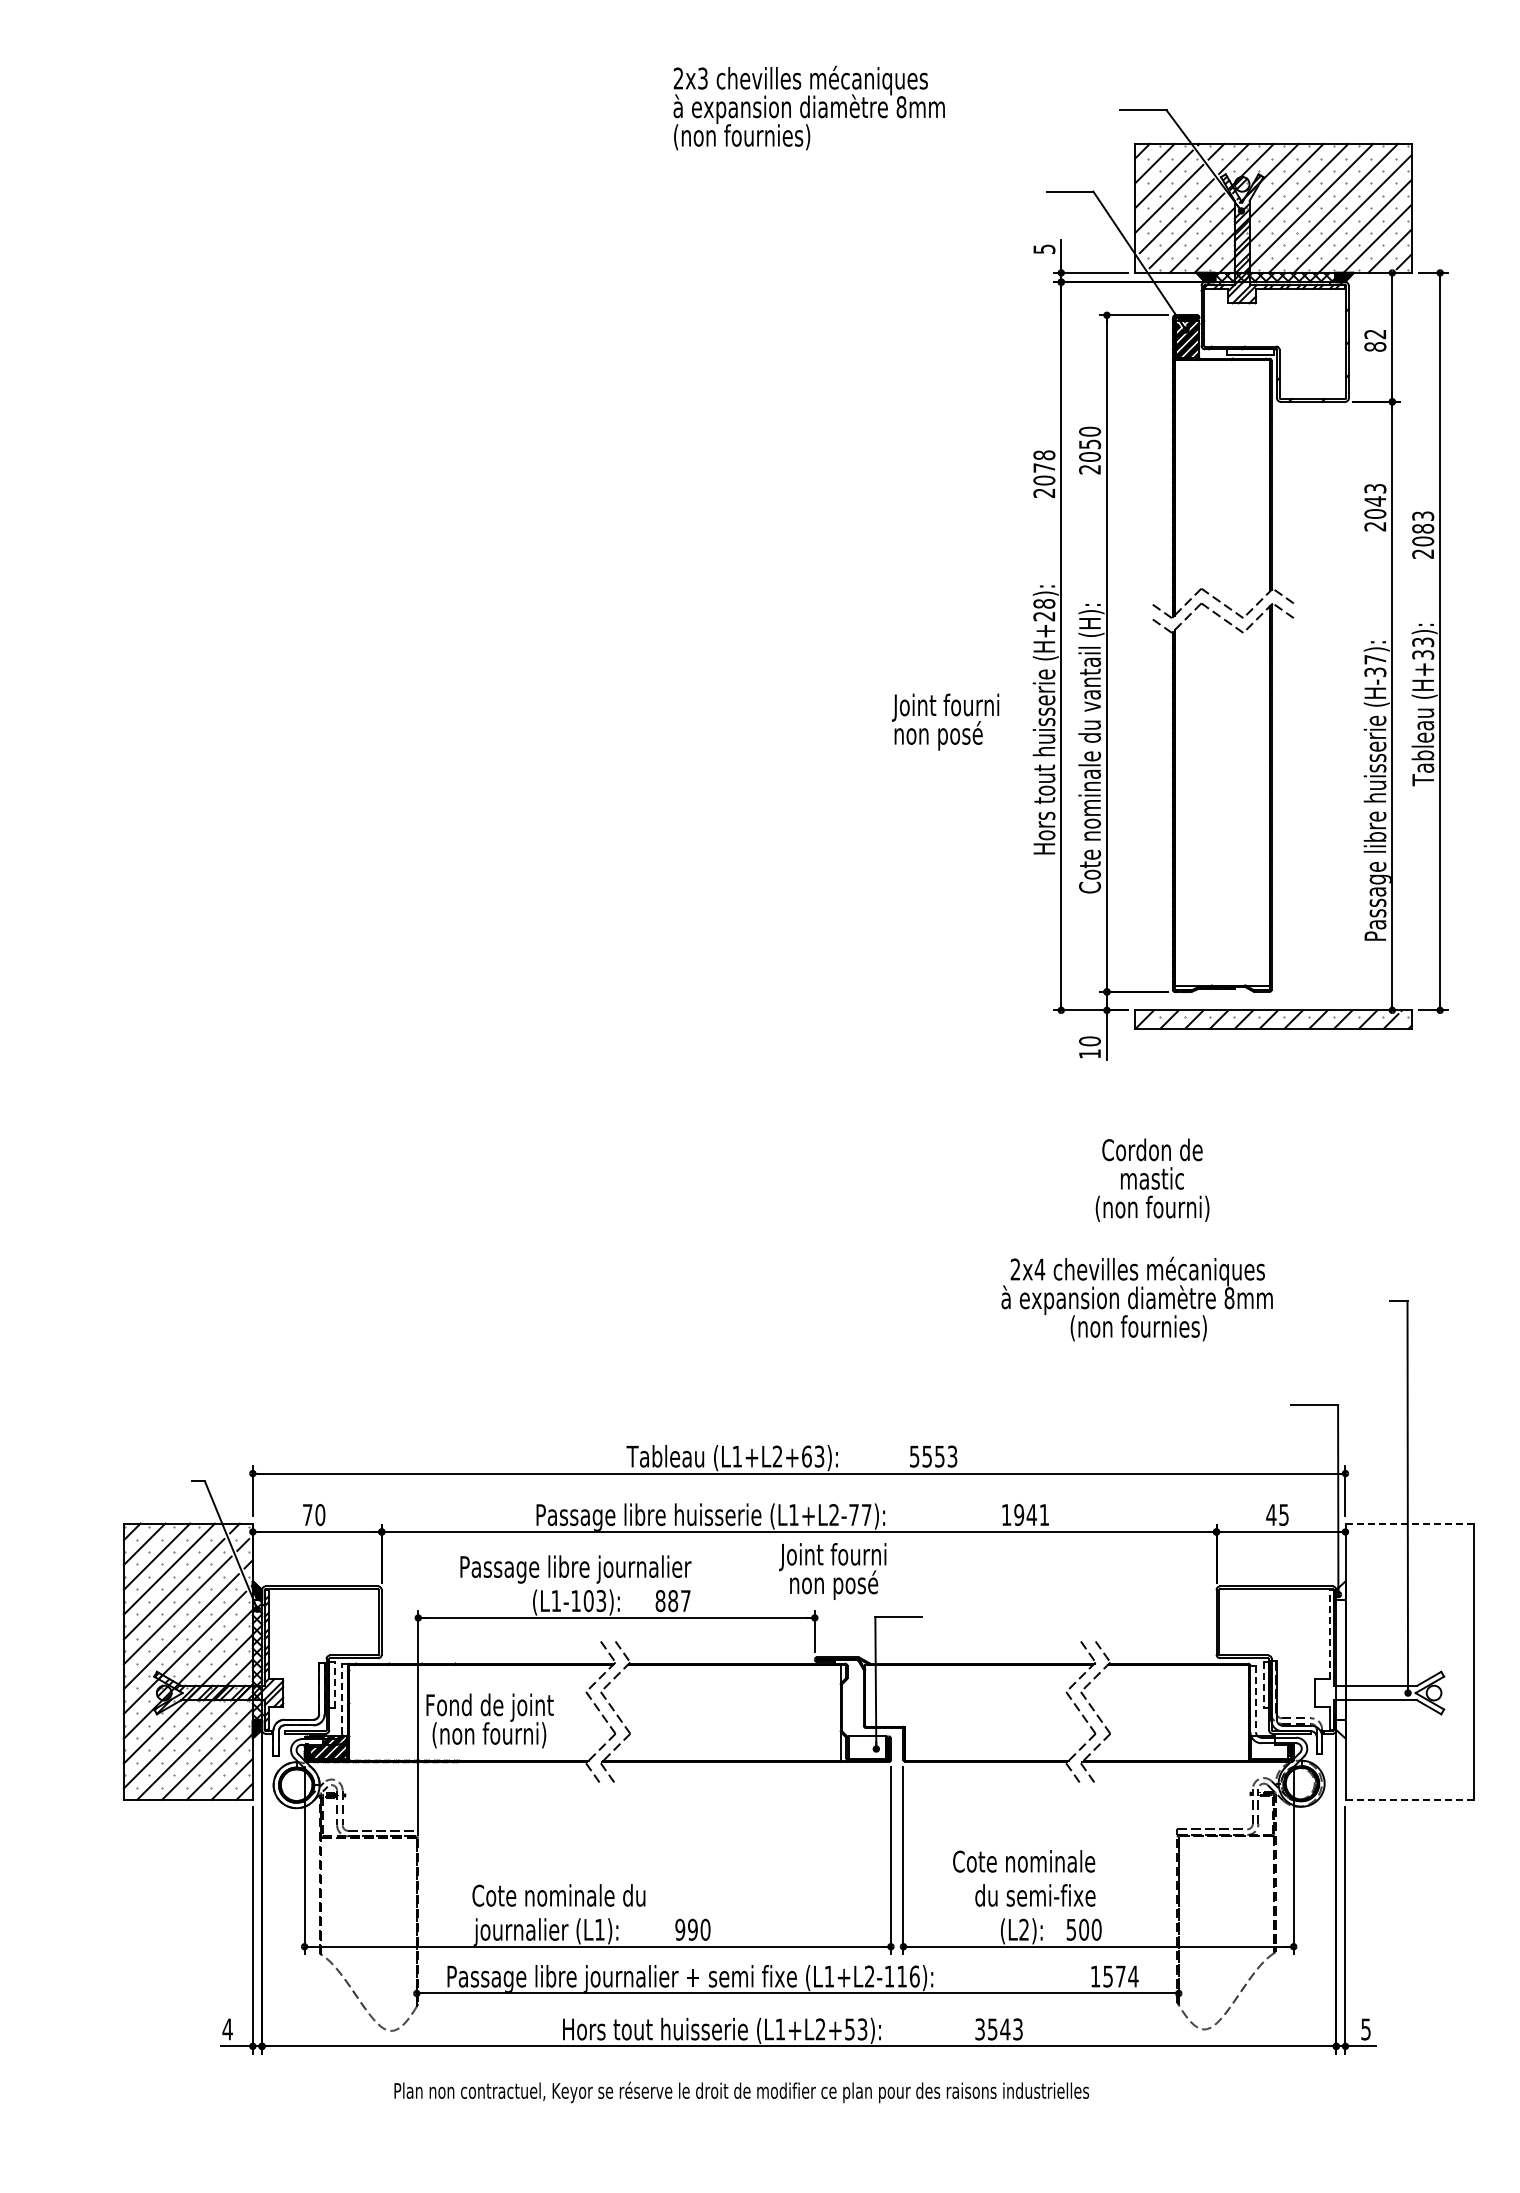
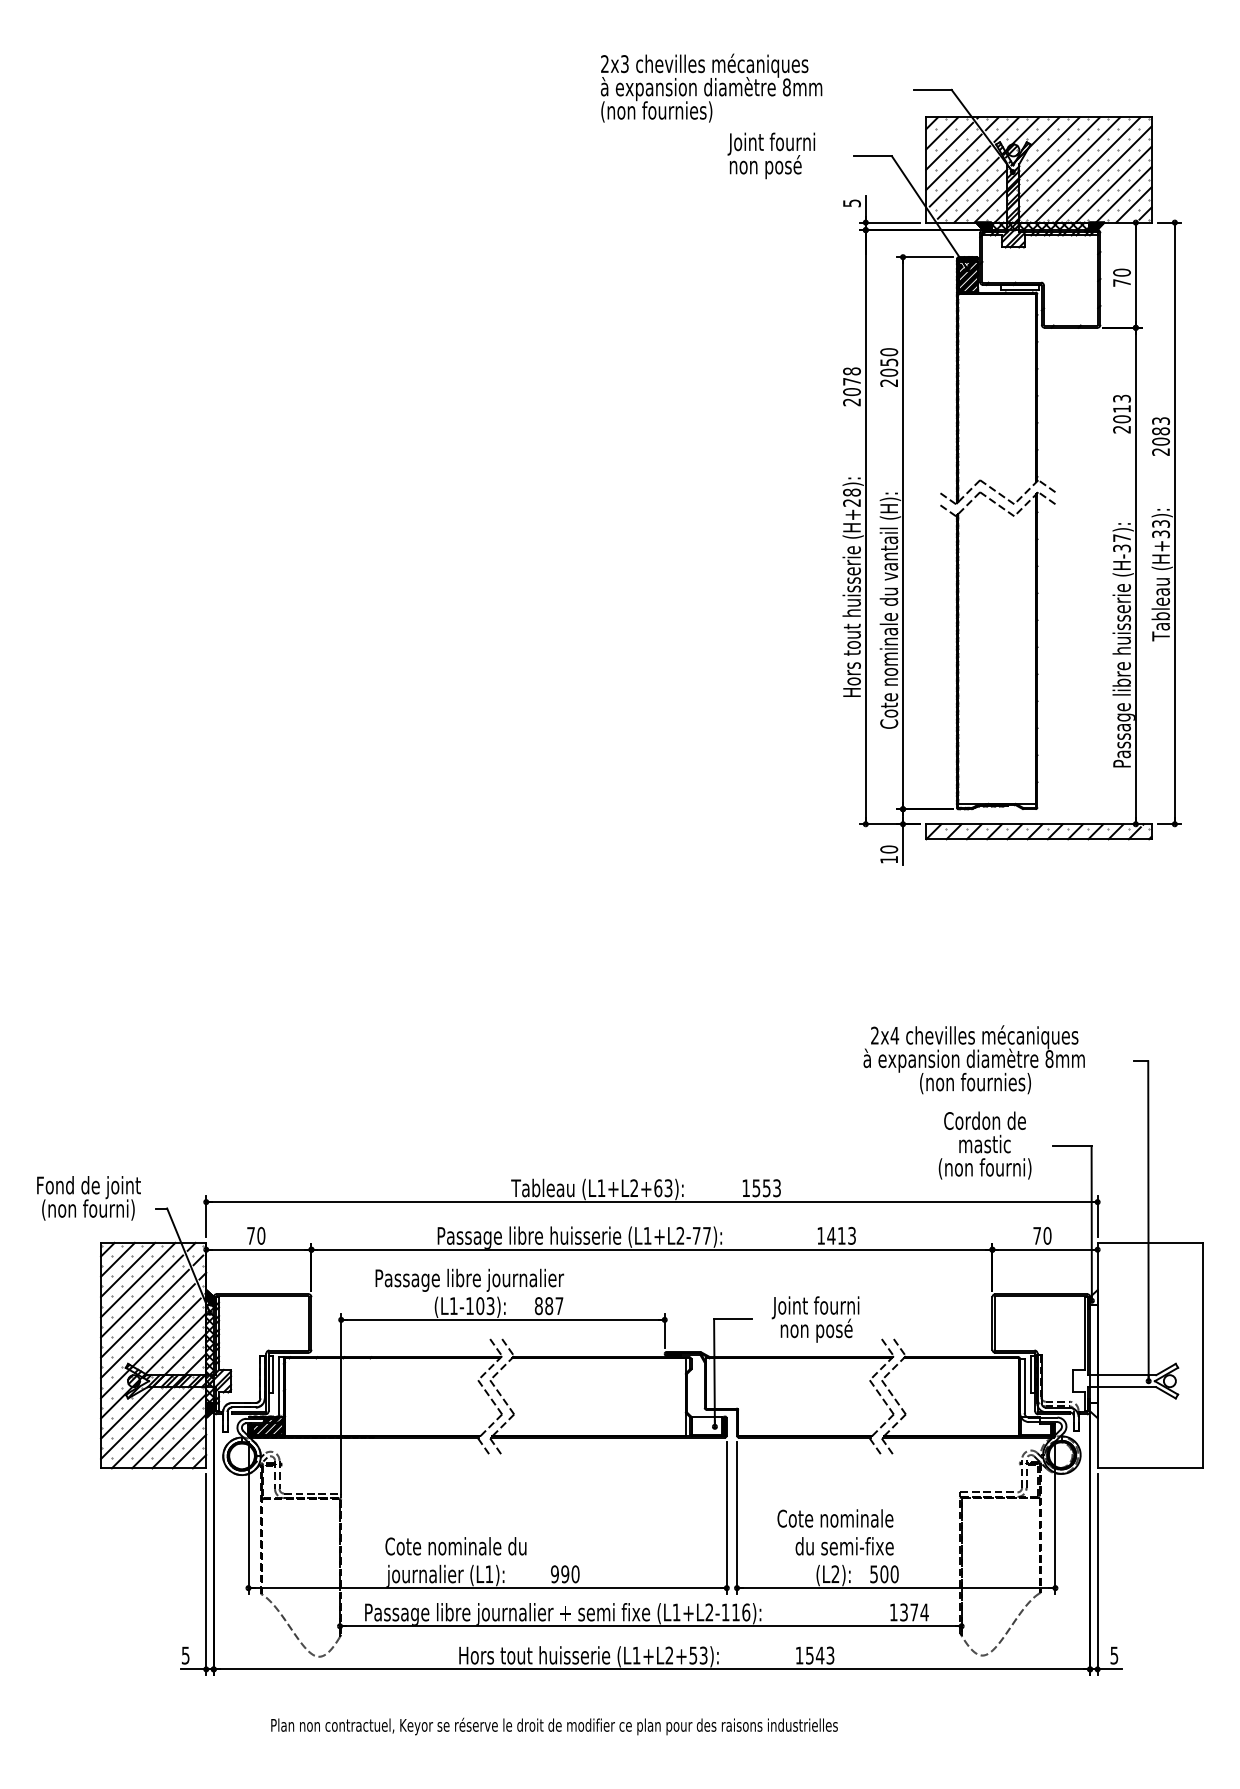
text: (808, 107) -> (710, 87), moved
text: (1375, 340) -> (1122, 277), 82 -> 70
text: (1375, 501) -> (1122, 409), 2043 -> 2013
text: (945, 721) -> (771, 155), moved
text: (1152, 1179) -> (985, 1144), moved
text: (1136, 1298) -> (973, 1059), moved
text: (914, 1456) -> (746, 1188), 5553 -> 1553
text: (1031, 1515) -> (841, 1236), 1941 -> 1413
text: (1277, 1515) -> (1042, 1236), 45 -> 70
line: (1410, 1523) -> (1150, 1242), dashed -> solid
text: (832, 1571) -> (815, 1319), moved
line: (1329, 1634) -> (1084, 1333), dashed -> solid
line: (334, 1684) -> (272, 1374), dashed -> solid
line: (1263, 1685) -> (1030, 1375), dashed -> solid
line: (342, 1698) -> (279, 1385), dashed -> solid
line: (1255, 1699) -> (1024, 1386), dashed -> solid
text: (489, 1720) -> (88, 1197), moved
line: (1410, 1799) -> (1150, 1468), dashed -> solid
text: (1107, 1975) -> (903, 1611), 1574 -> 1374
text: (227, 2029) -> (185, 1655), 4 -> 5
text: (979, 2029) -> (799, 1655), 3543 -> 1543
text: (741, 2092) -> (554, 1726), moved

